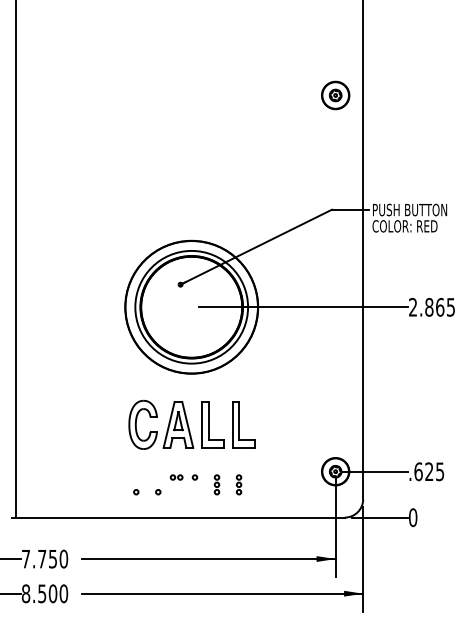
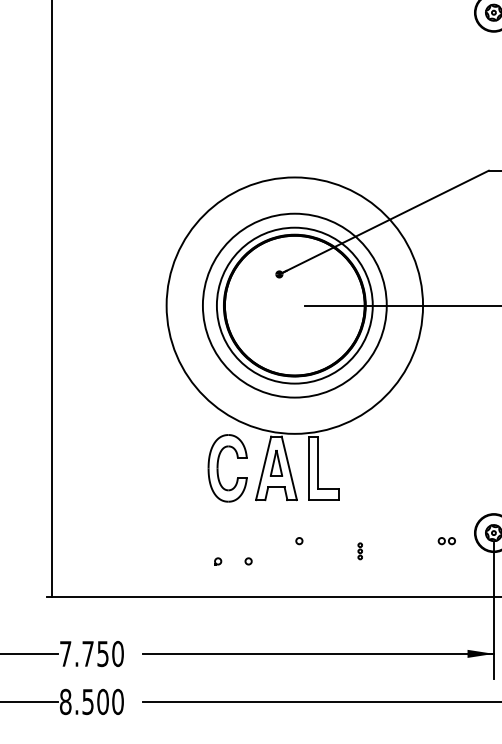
circle: (191, 307) -> (294, 305), size x1.4
part: (243, 424) -> (366, 467), removed
part: (176, 477) -> (446, 541), moved
part: (216, 484) -> (329, 550), removed
part: (238, 484) -> (359, 550), size x0.6

